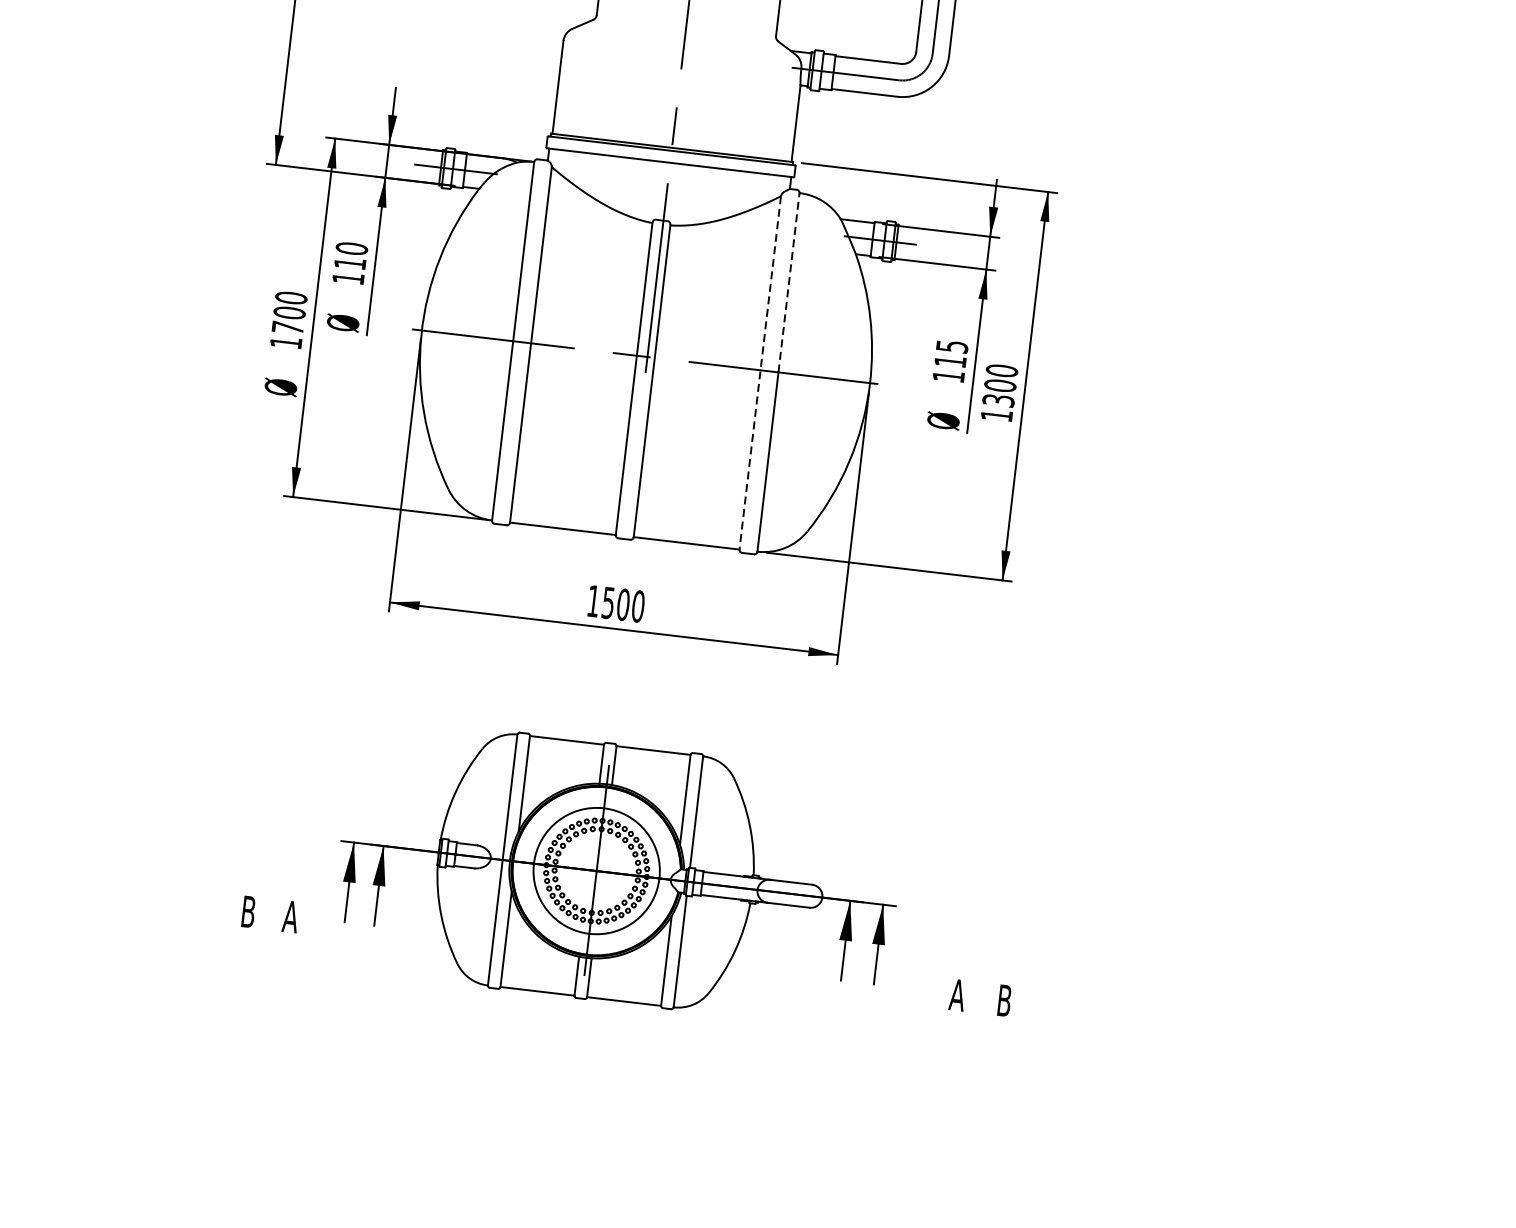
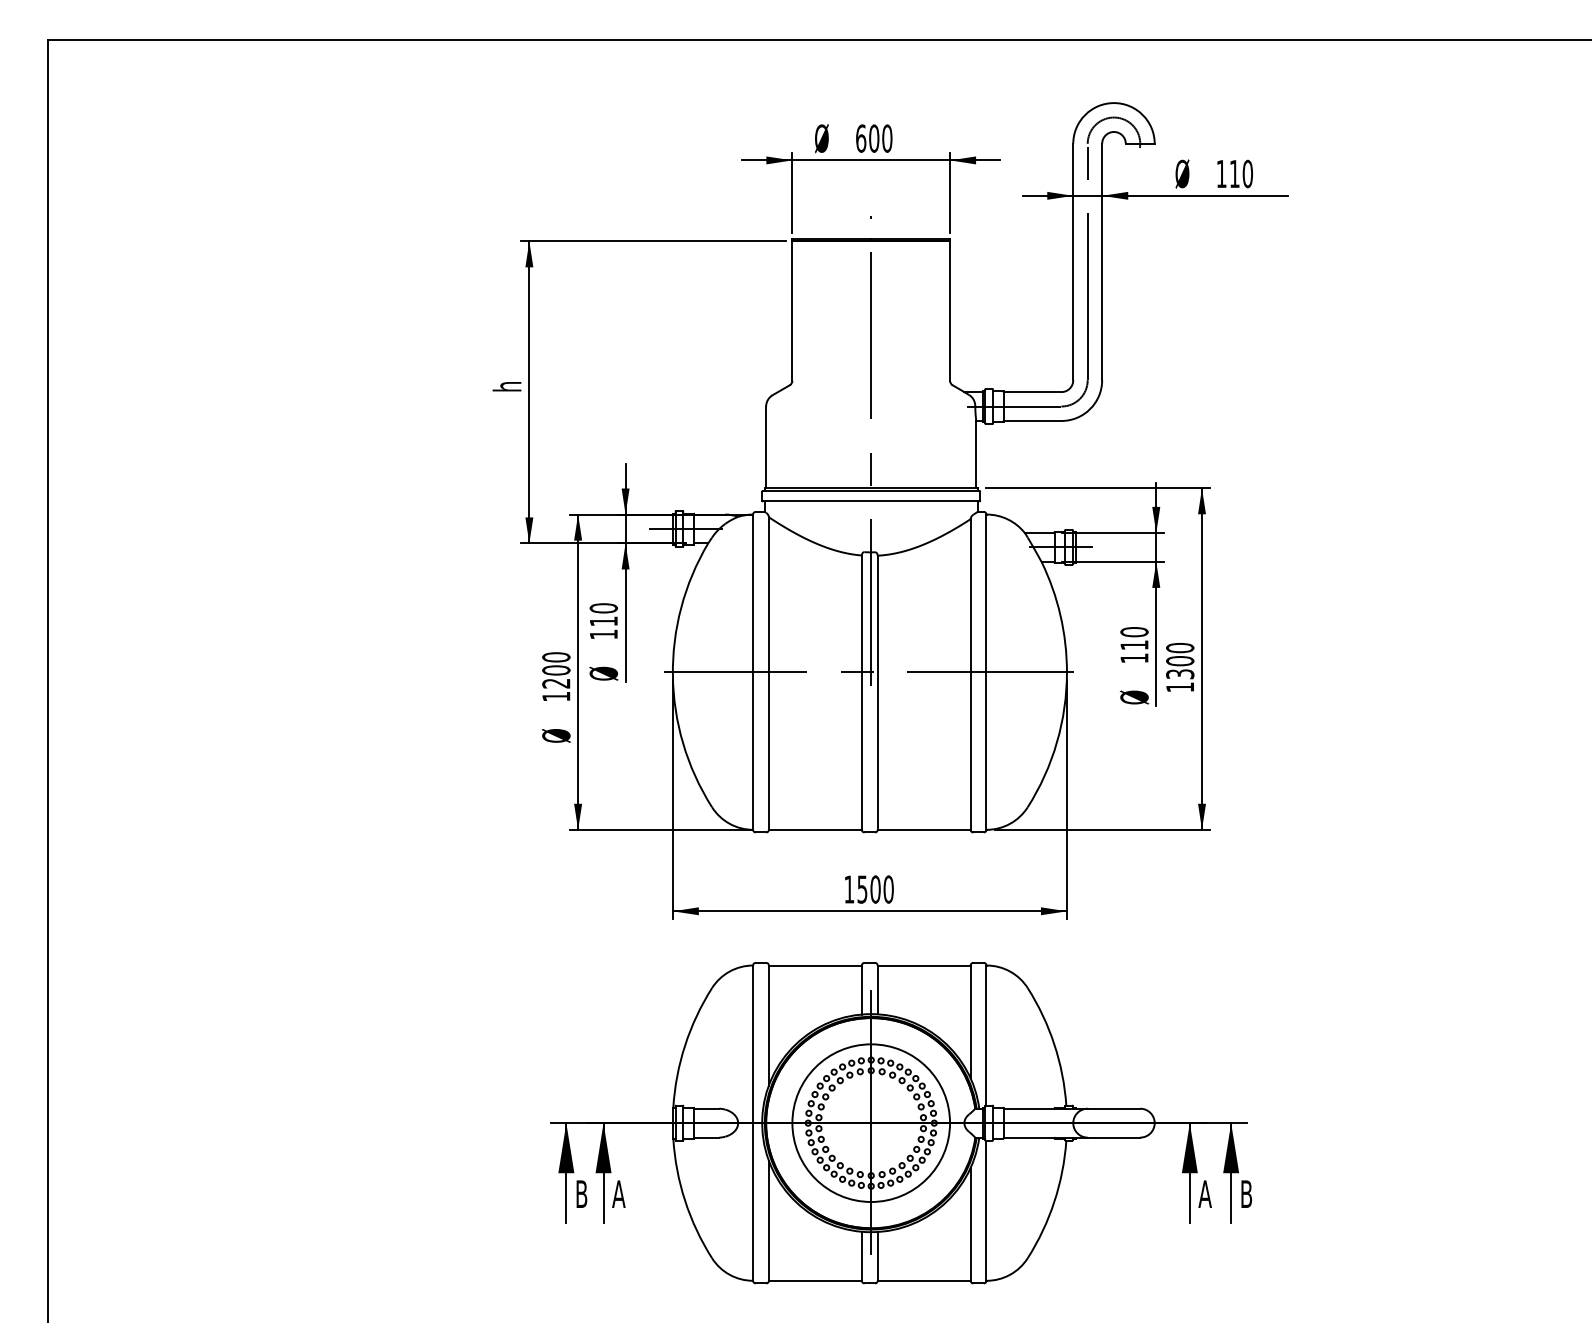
line: (789, 282) -> (986, 593), dashed -> solid
text: (288, 327) -> (556, 683), 1700 -> 1200
text: (952, 347) -> (1134, 632), 115 -> 110
line: (759, 374) -> (970, 675), dashed -> solid
part: (618, 873) -> (898, 1123), size x1.43

